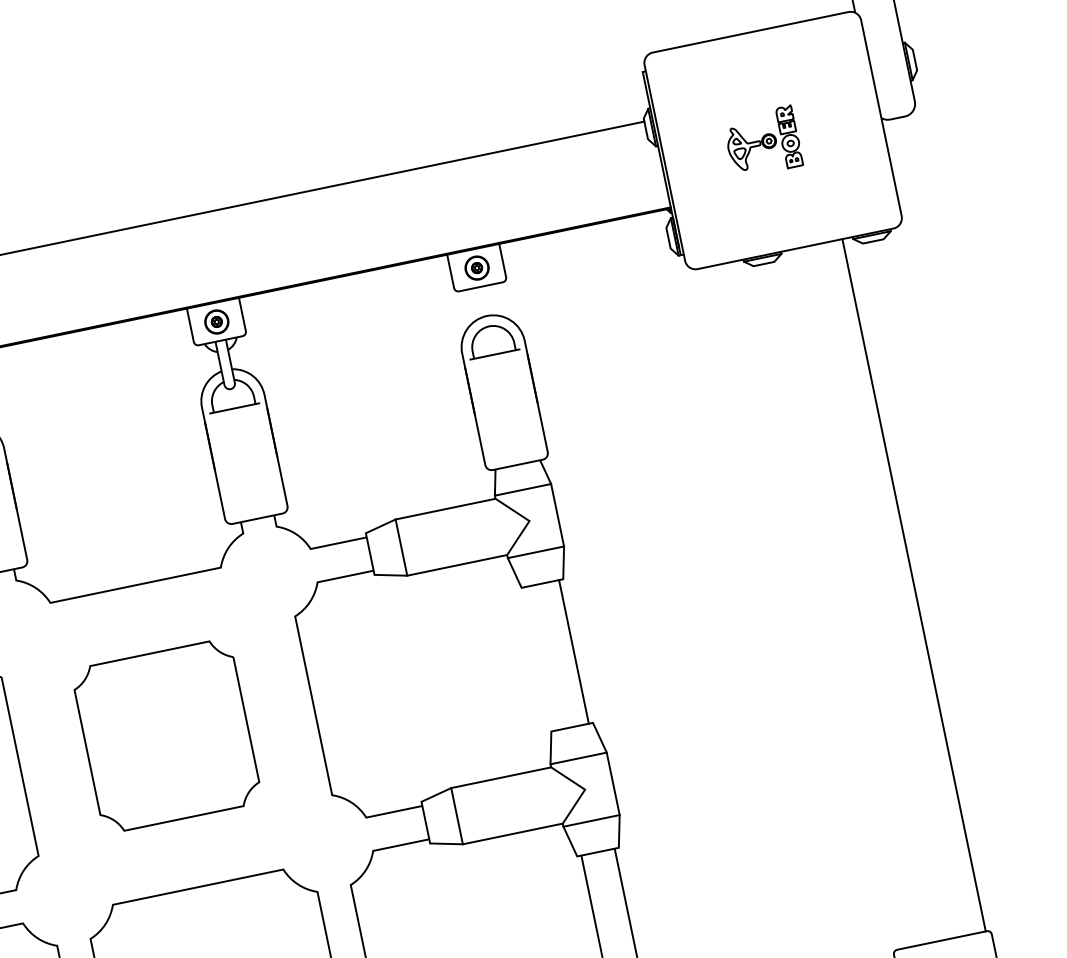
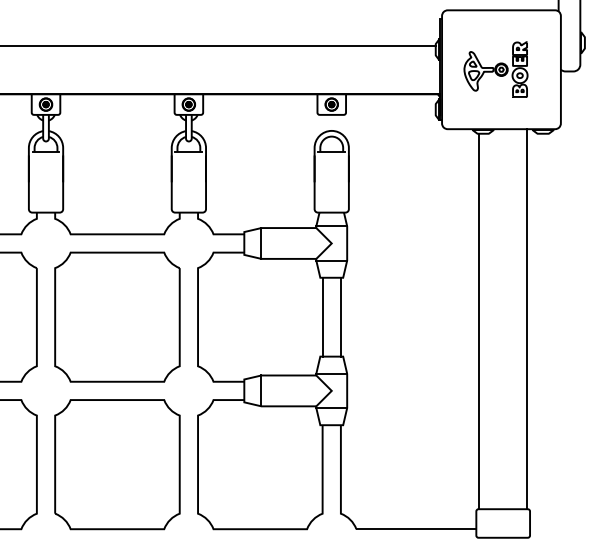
part: (762, 142) -> (495, 69), size x1.67
line: (828, 607) -> (479, 321), added
line: (540, 657) -> (322, 316), added
part: (166, 734) -> (117, 316), size x1.43

